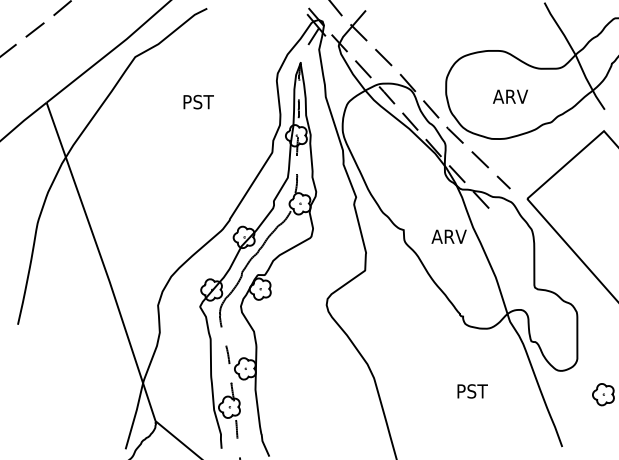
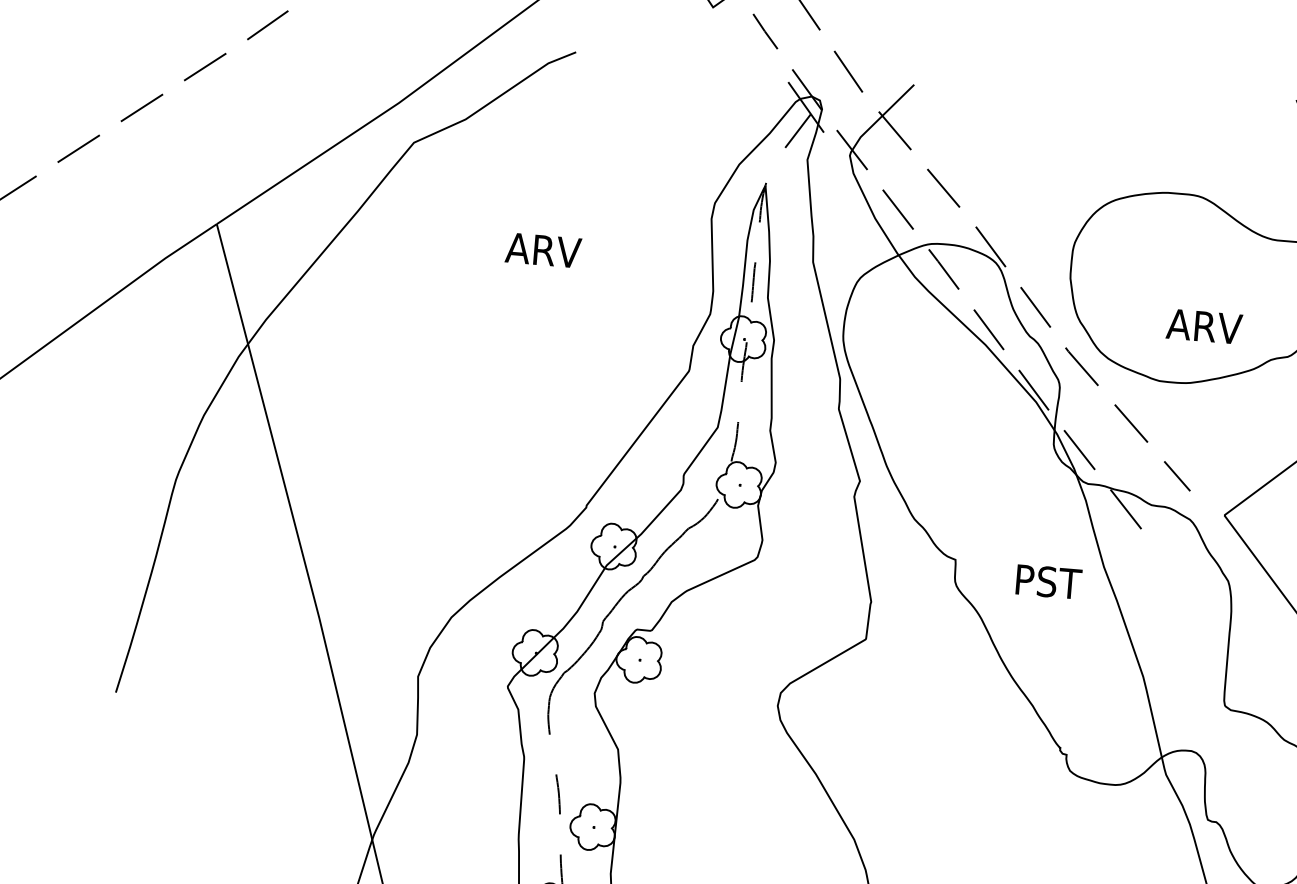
text: (510, 96) -> (1204, 326), moved
text: (199, 101) -> (542, 248), PST -> ARV
text: (448, 236) -> (1049, 581), ARV -> PST

